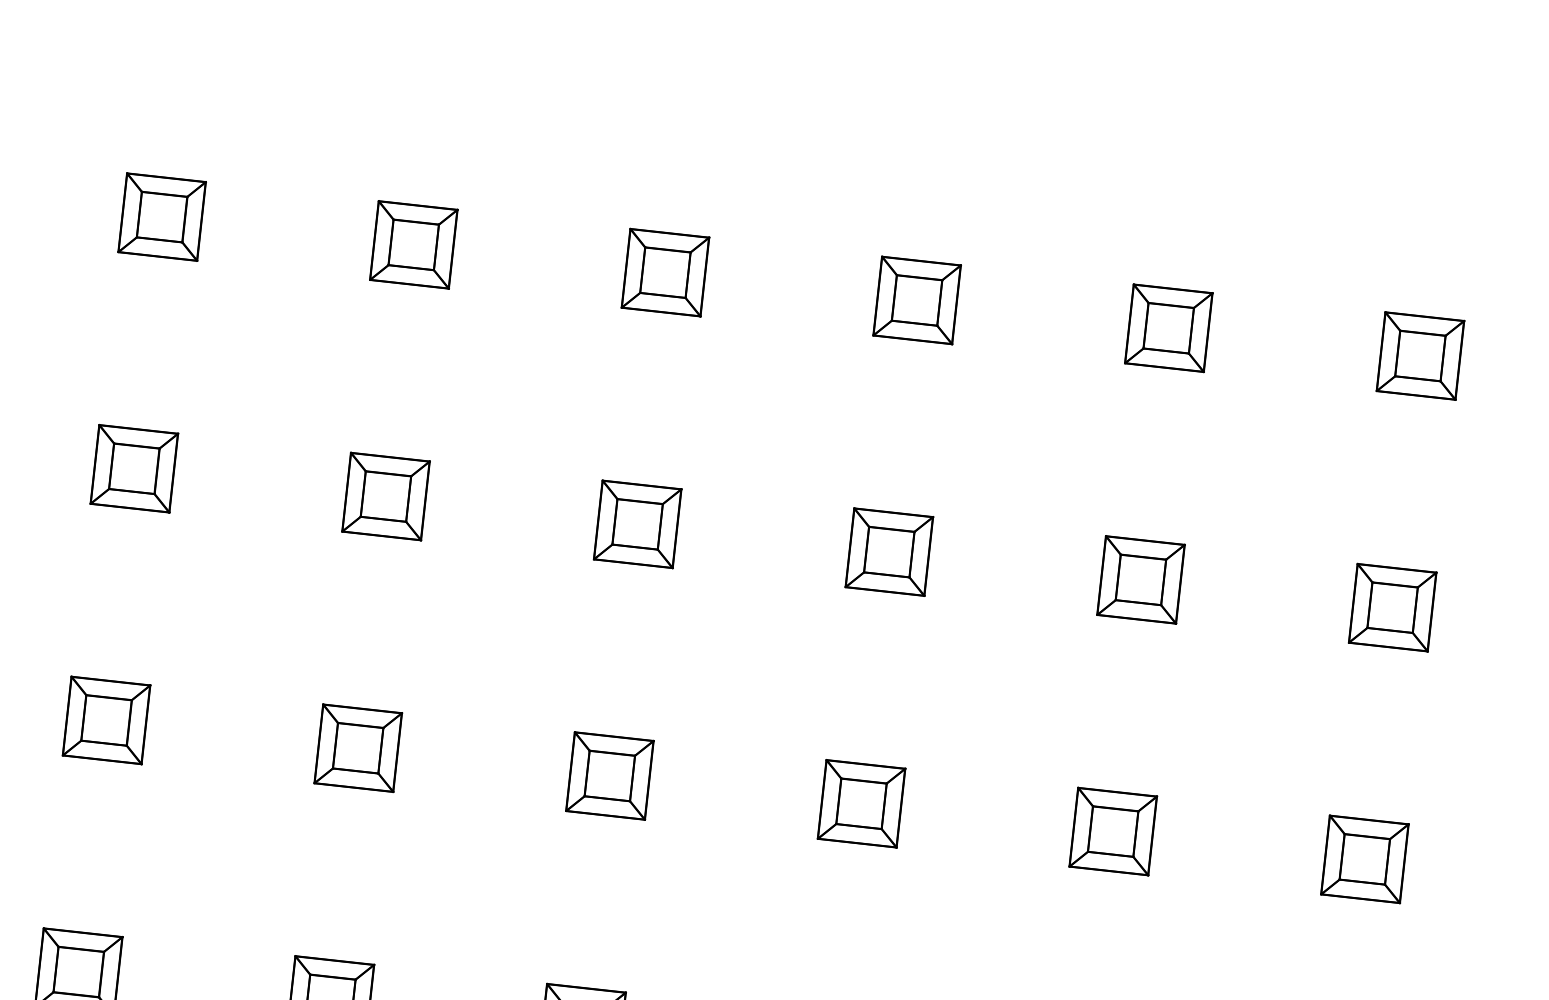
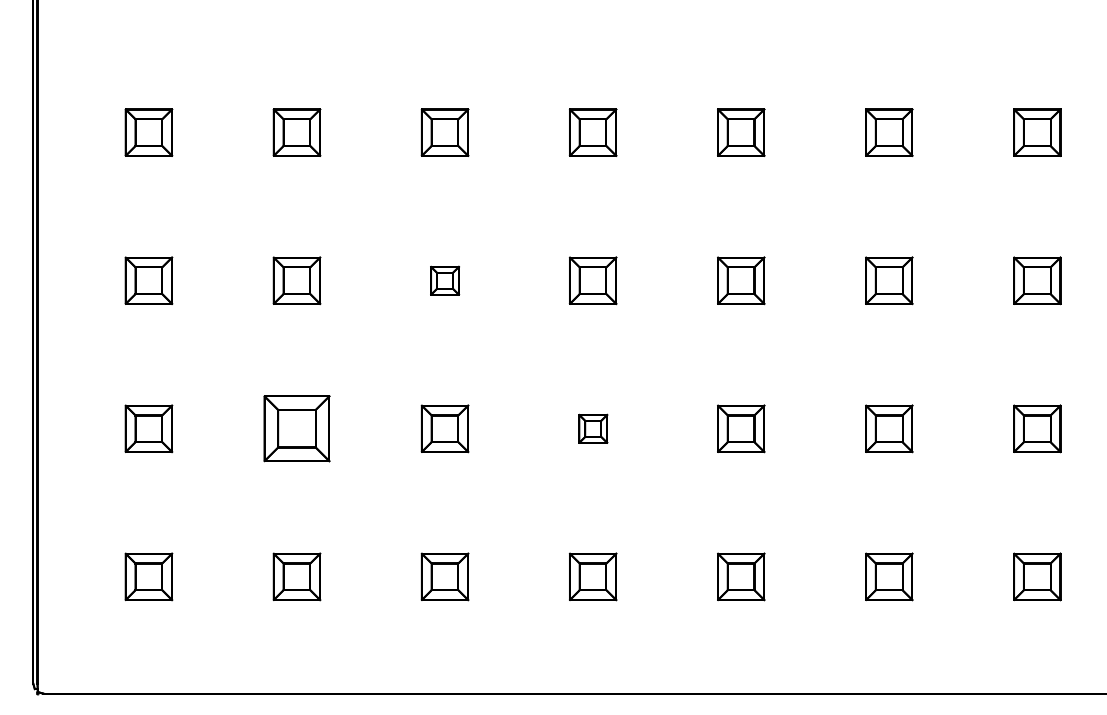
part: (385, 496) -> (444, 280), size x0.6
part: (105, 719) -> (296, 428), size x1.4
part: (610, 775) -> (593, 428), size x0.6

